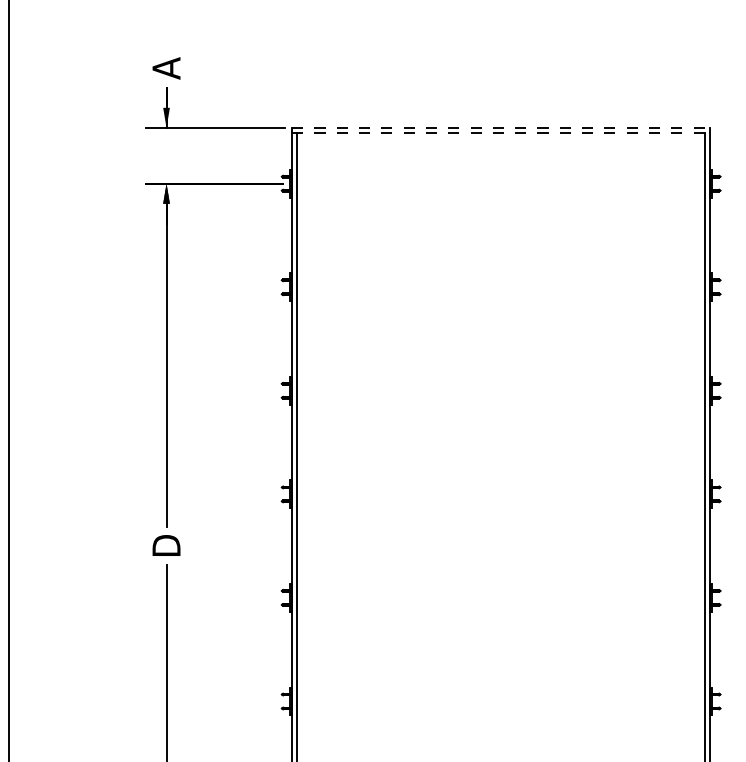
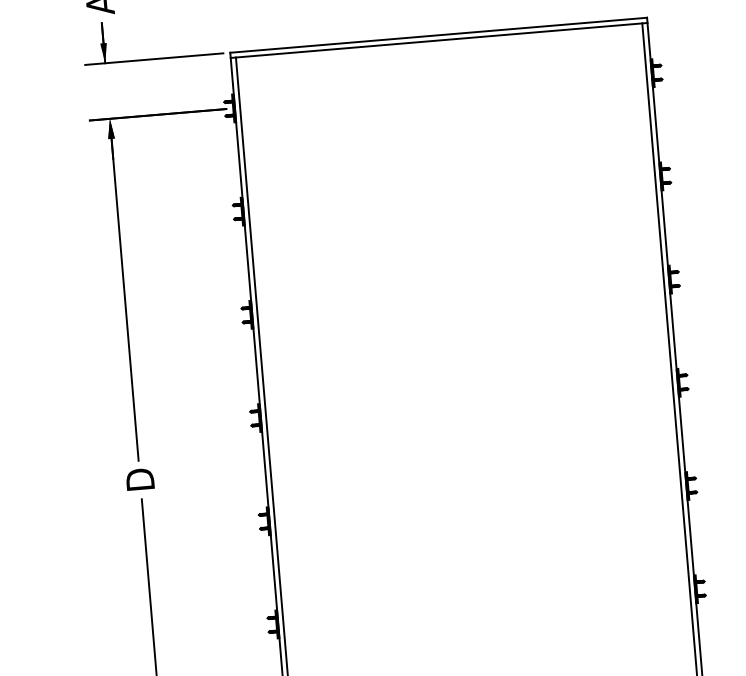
line: (501, 127) -> (438, 34), dashed -> solid
line: (501, 133) -> (439, 40), dashed -> solid

